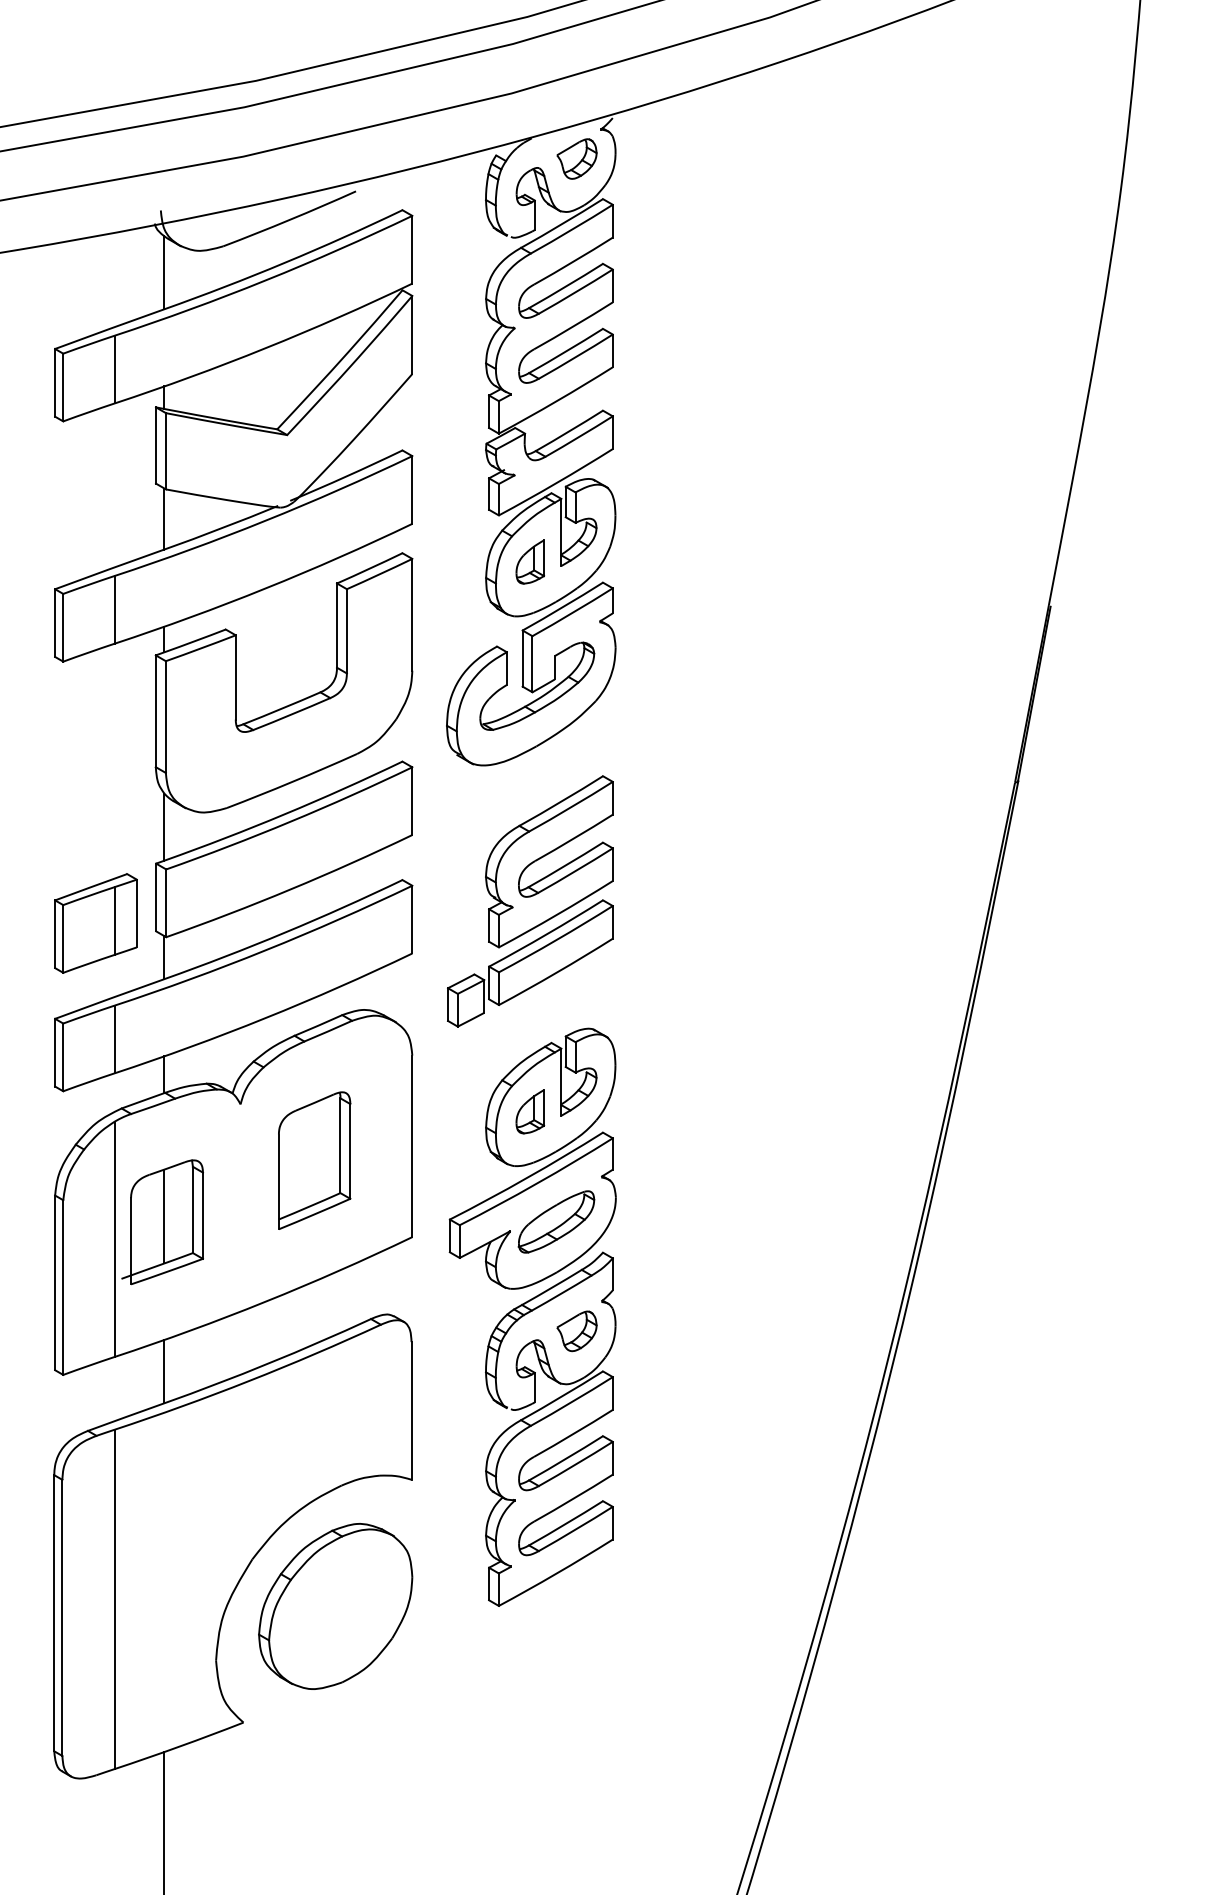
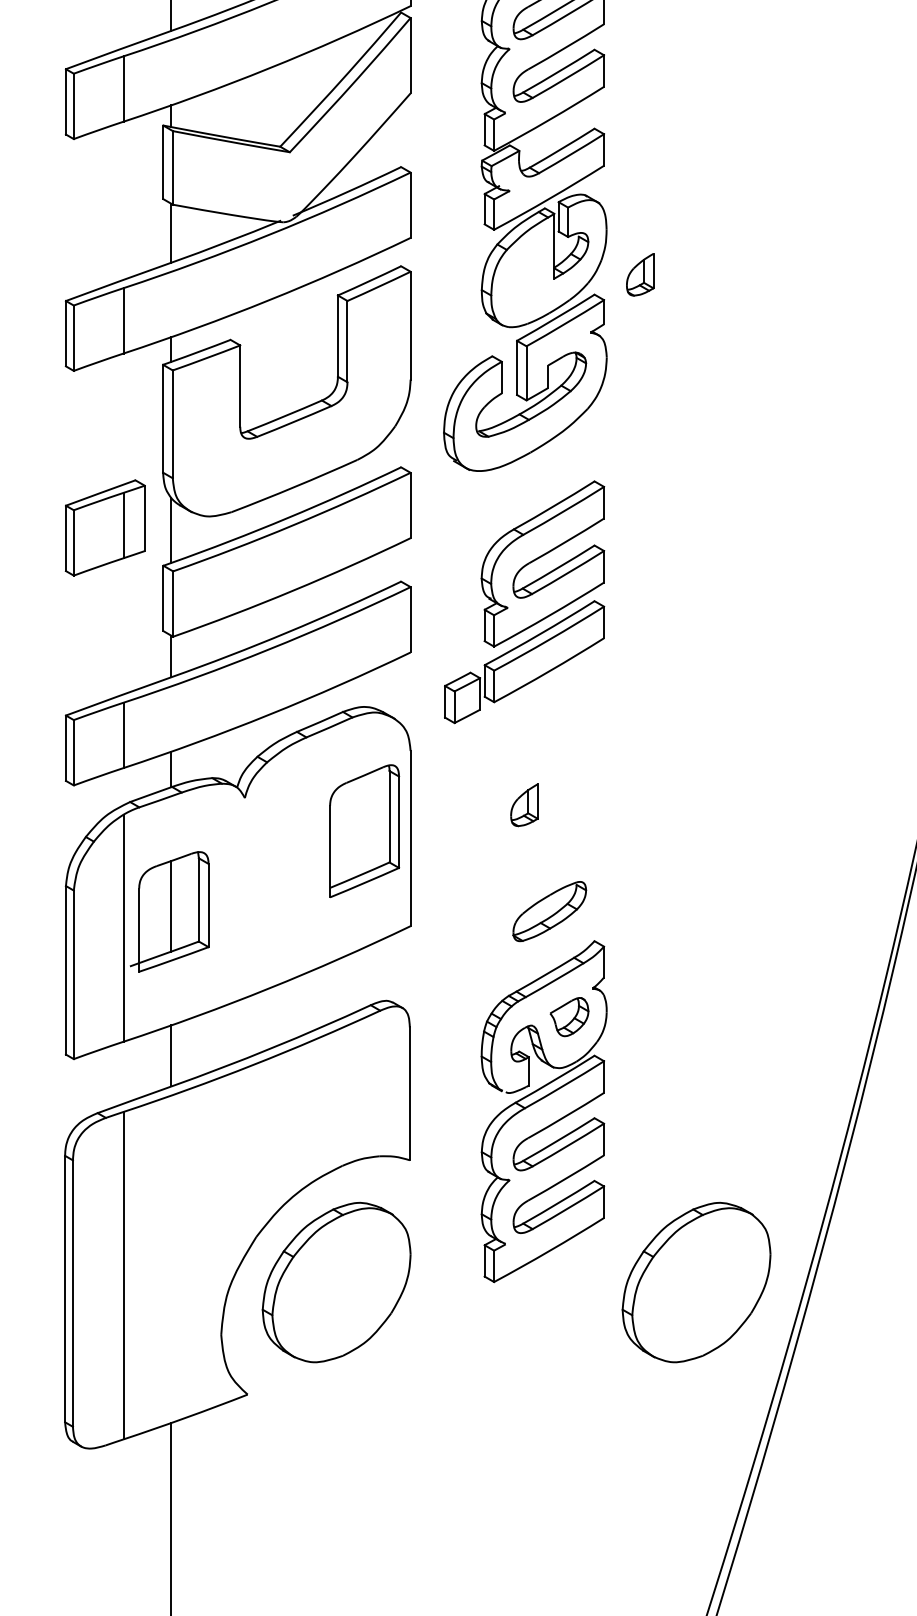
part: (530, 561) -> (640, 274), moved
part: (95, 923) -> (104, 528), moved
part: (532, 1158) -> (526, 850), removed
part: (314, 1160) -> (364, 831), moved
part: (708, 1606) -> (696, 1282), added

